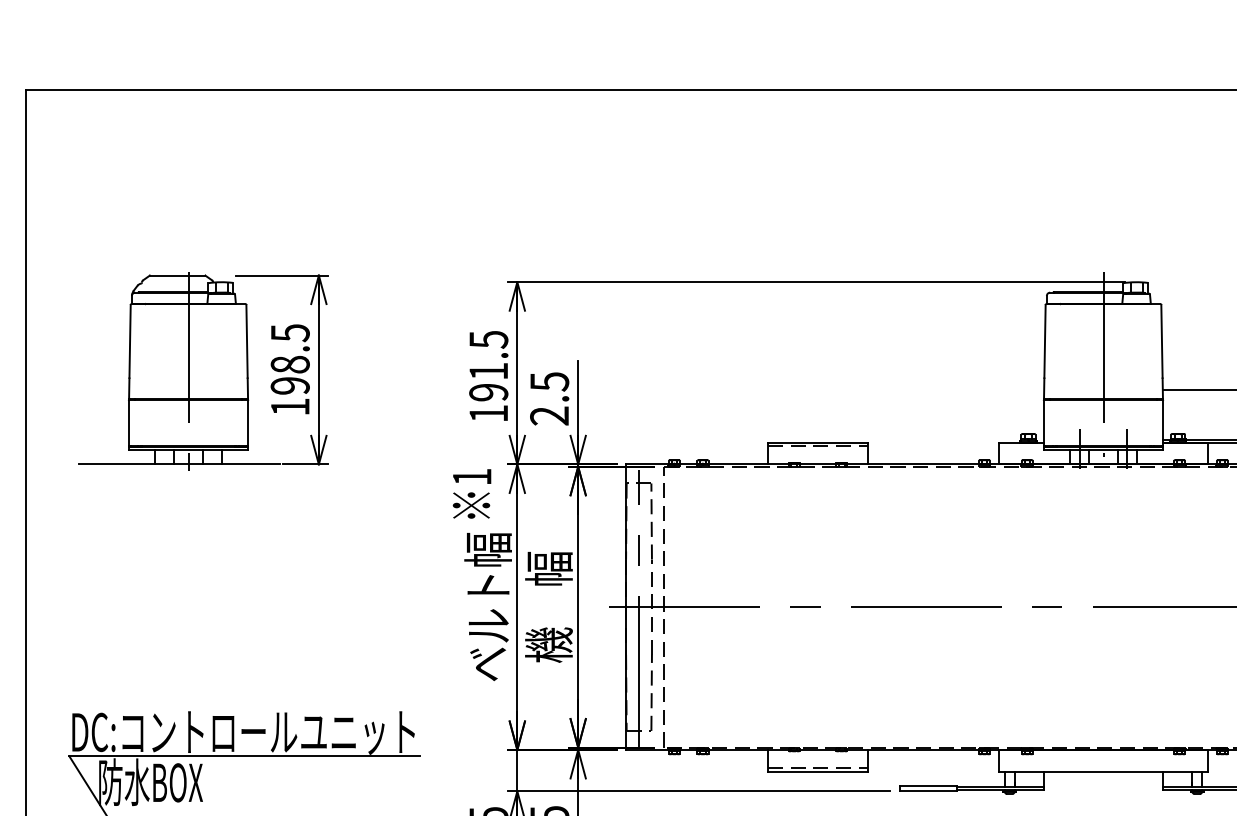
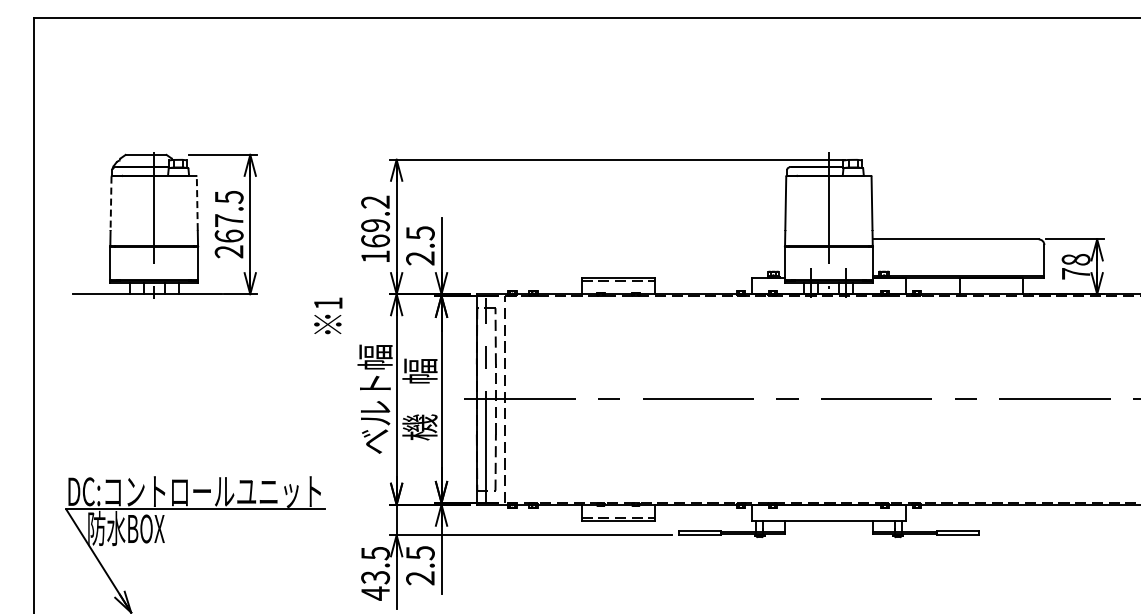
line: (130, 341) -> (111, 203), solid -> dashed
line: (247, 341) -> (197, 203), solid -> dashed
text: (488, 365) -> (375, 221), 191.5 -> 169.2
text: (289, 386) -> (228, 236), 198.5 -> 267.5
text: (472, 493) -> (328, 315), moved

